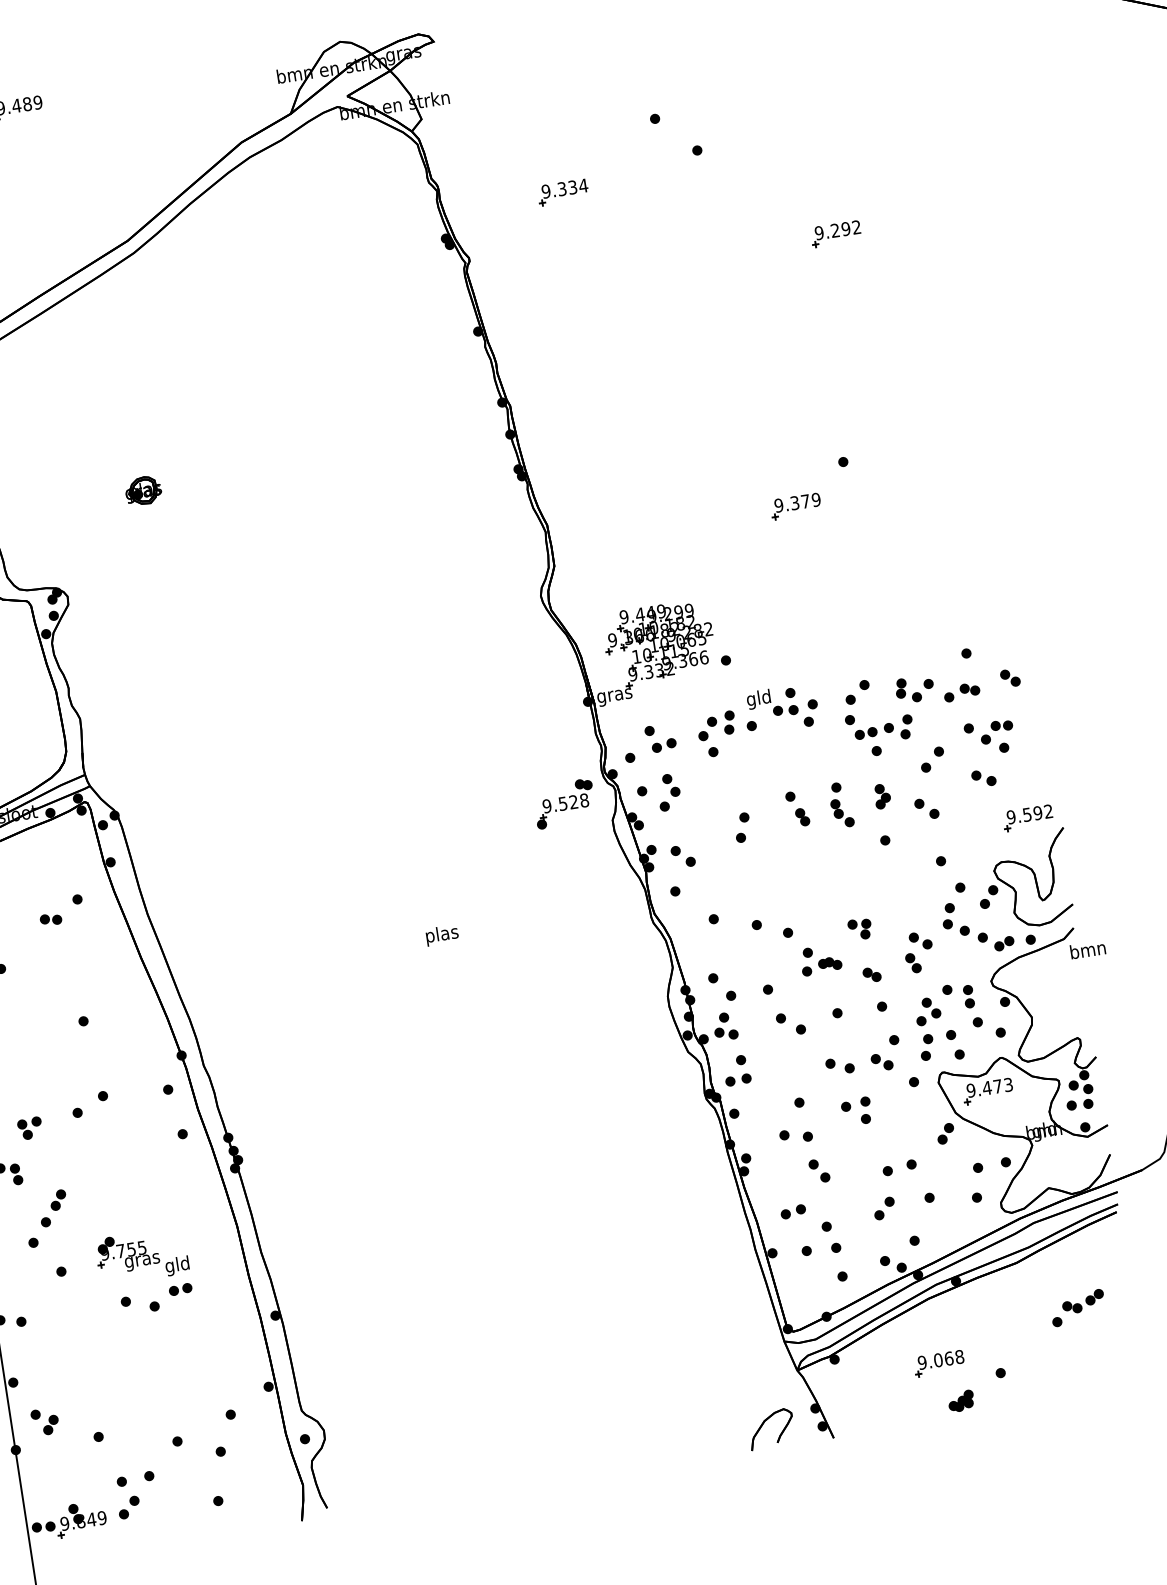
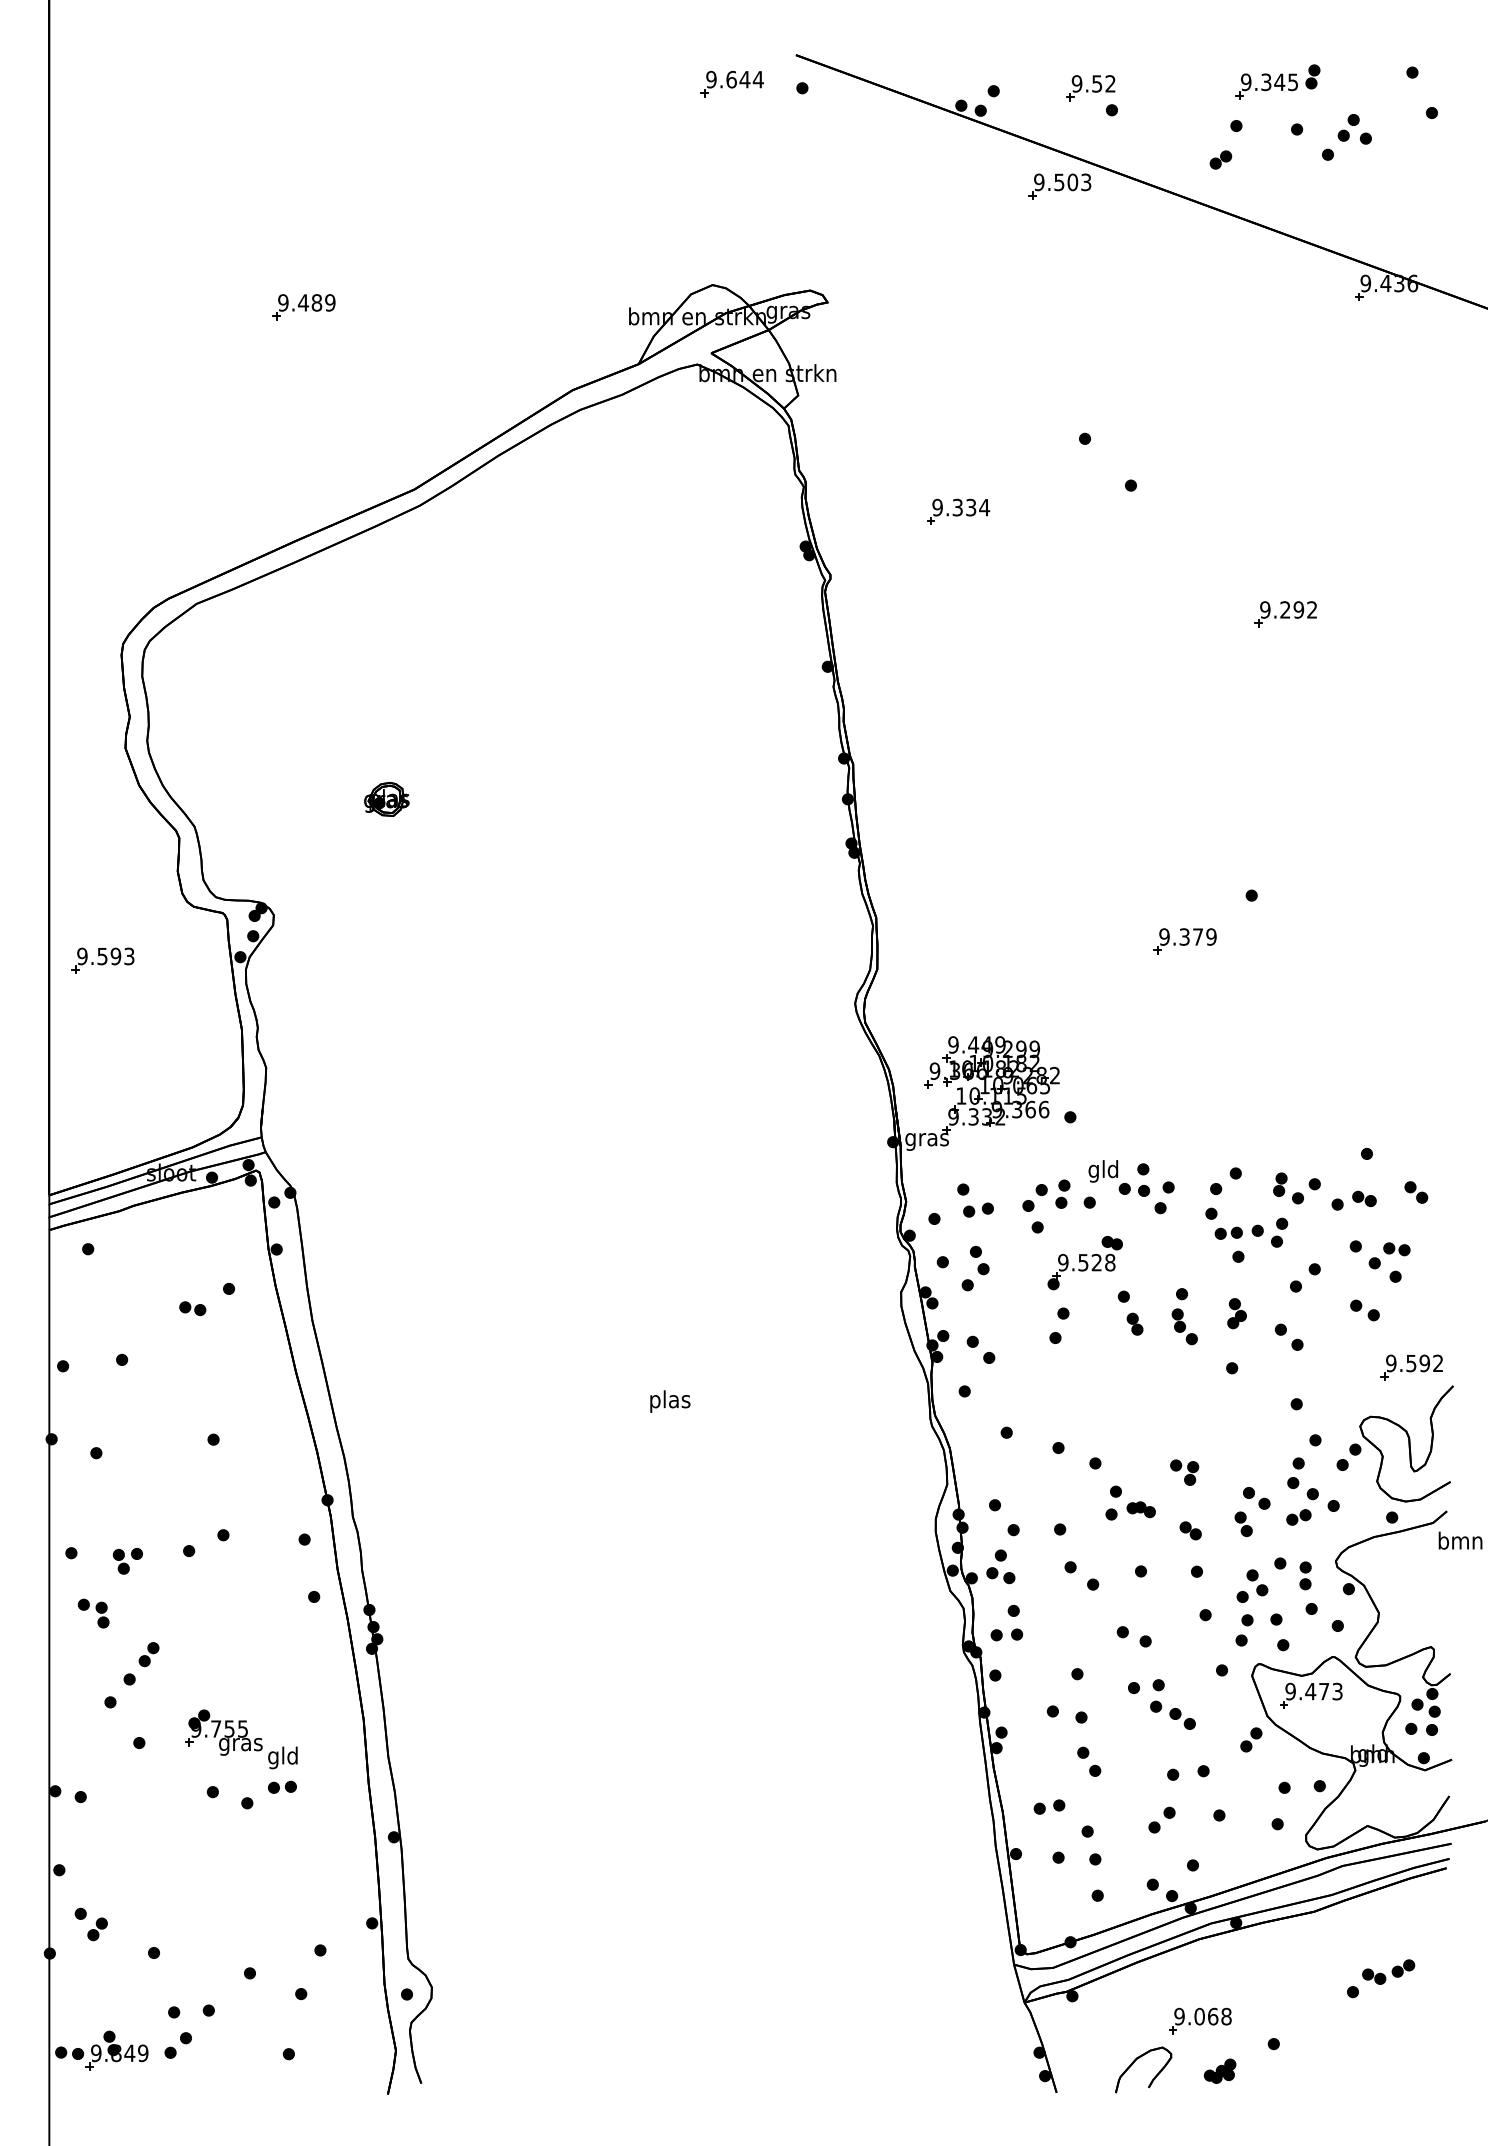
part: (564, 804) -> (1084, 1263), moved
part: (1003, 943) -> (1298, 1517), moved
part: (881, 1061) -> (1182, 1718), moved
part: (763, 1423) -> (1135, 2061), moved

